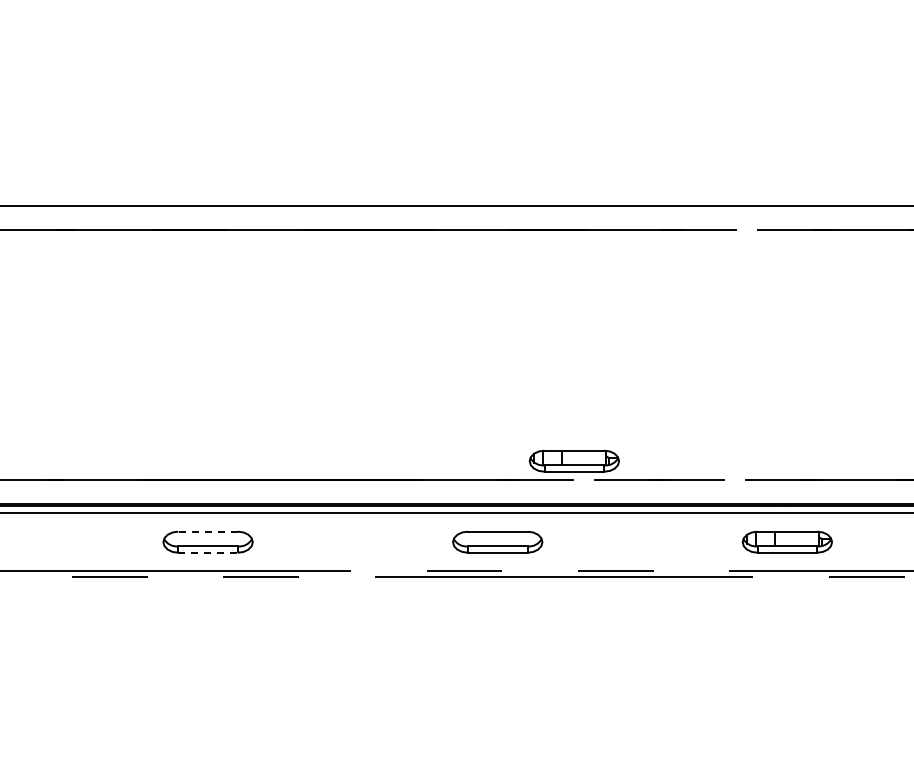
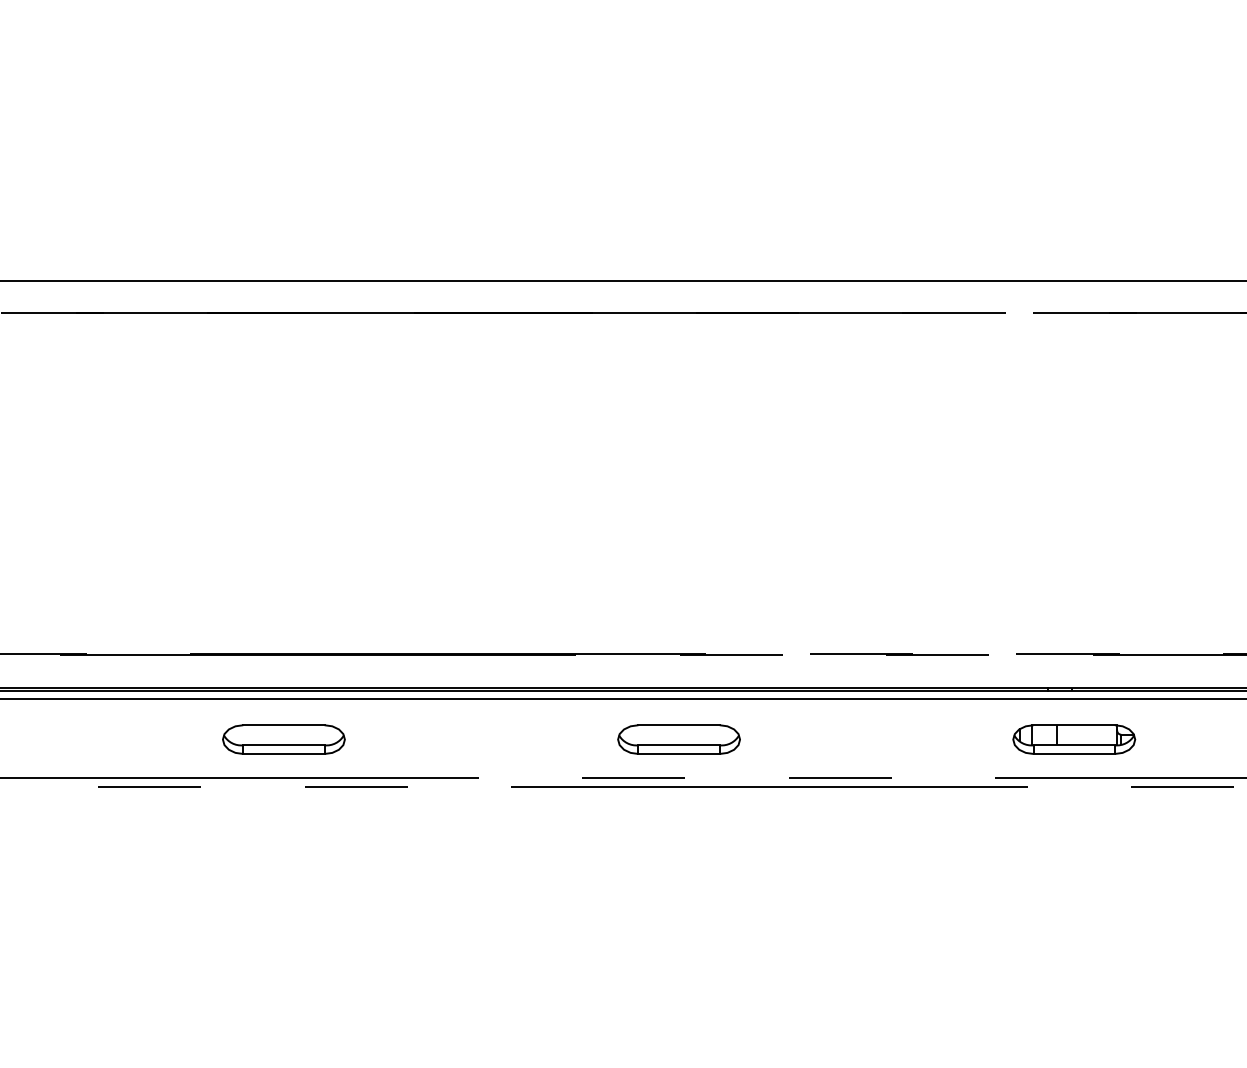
part: (573, 460) -> (782, 628), removed
line: (208, 531) -> (284, 725), dashed -> solid
line: (208, 552) -> (284, 753), dashed -> solid

